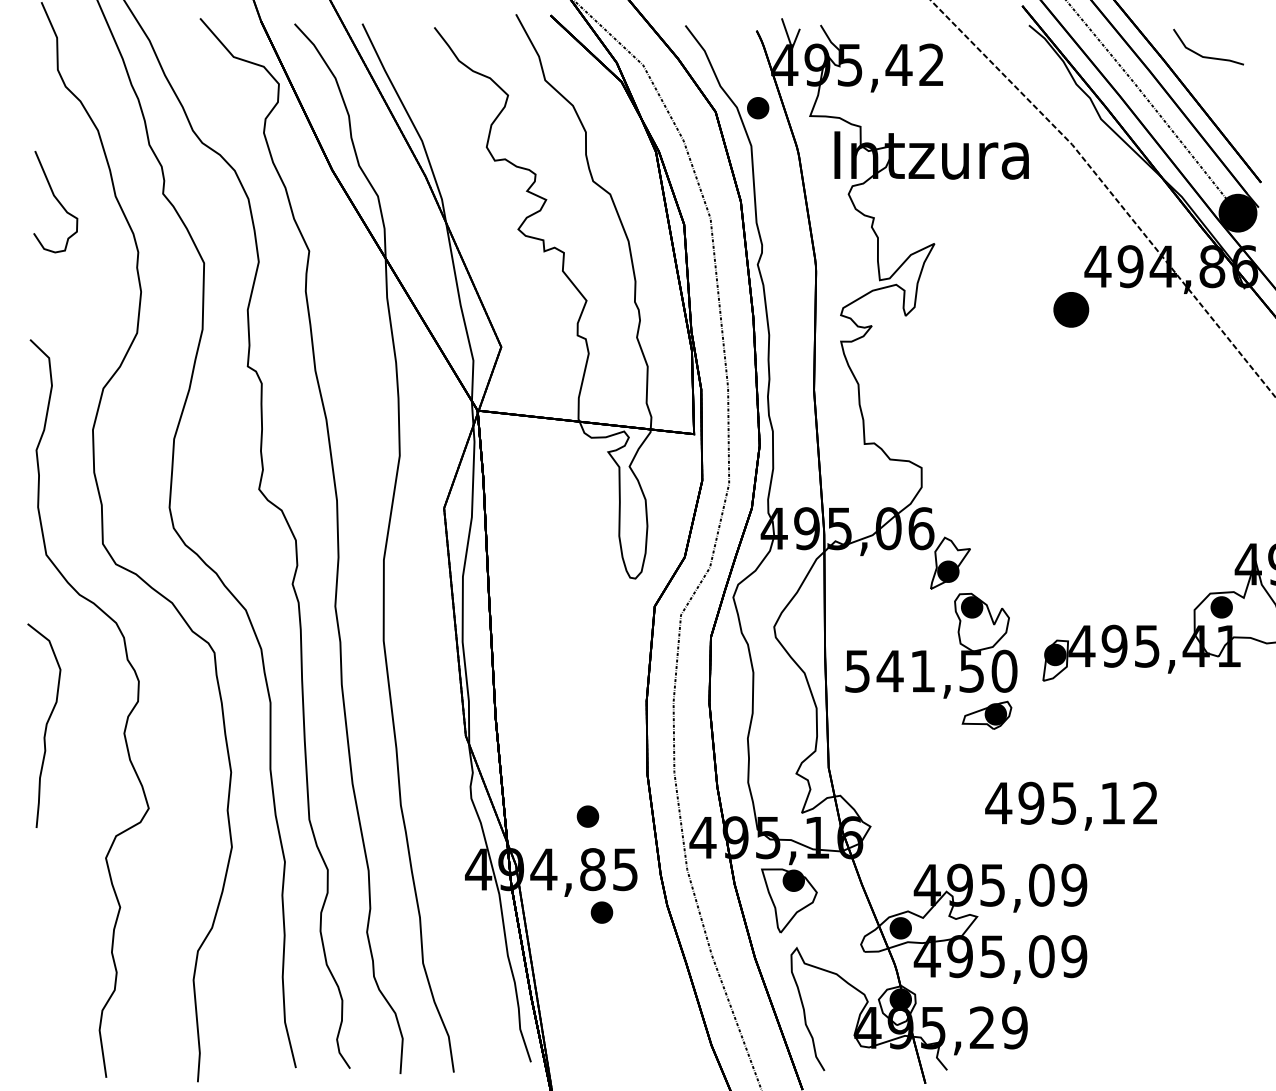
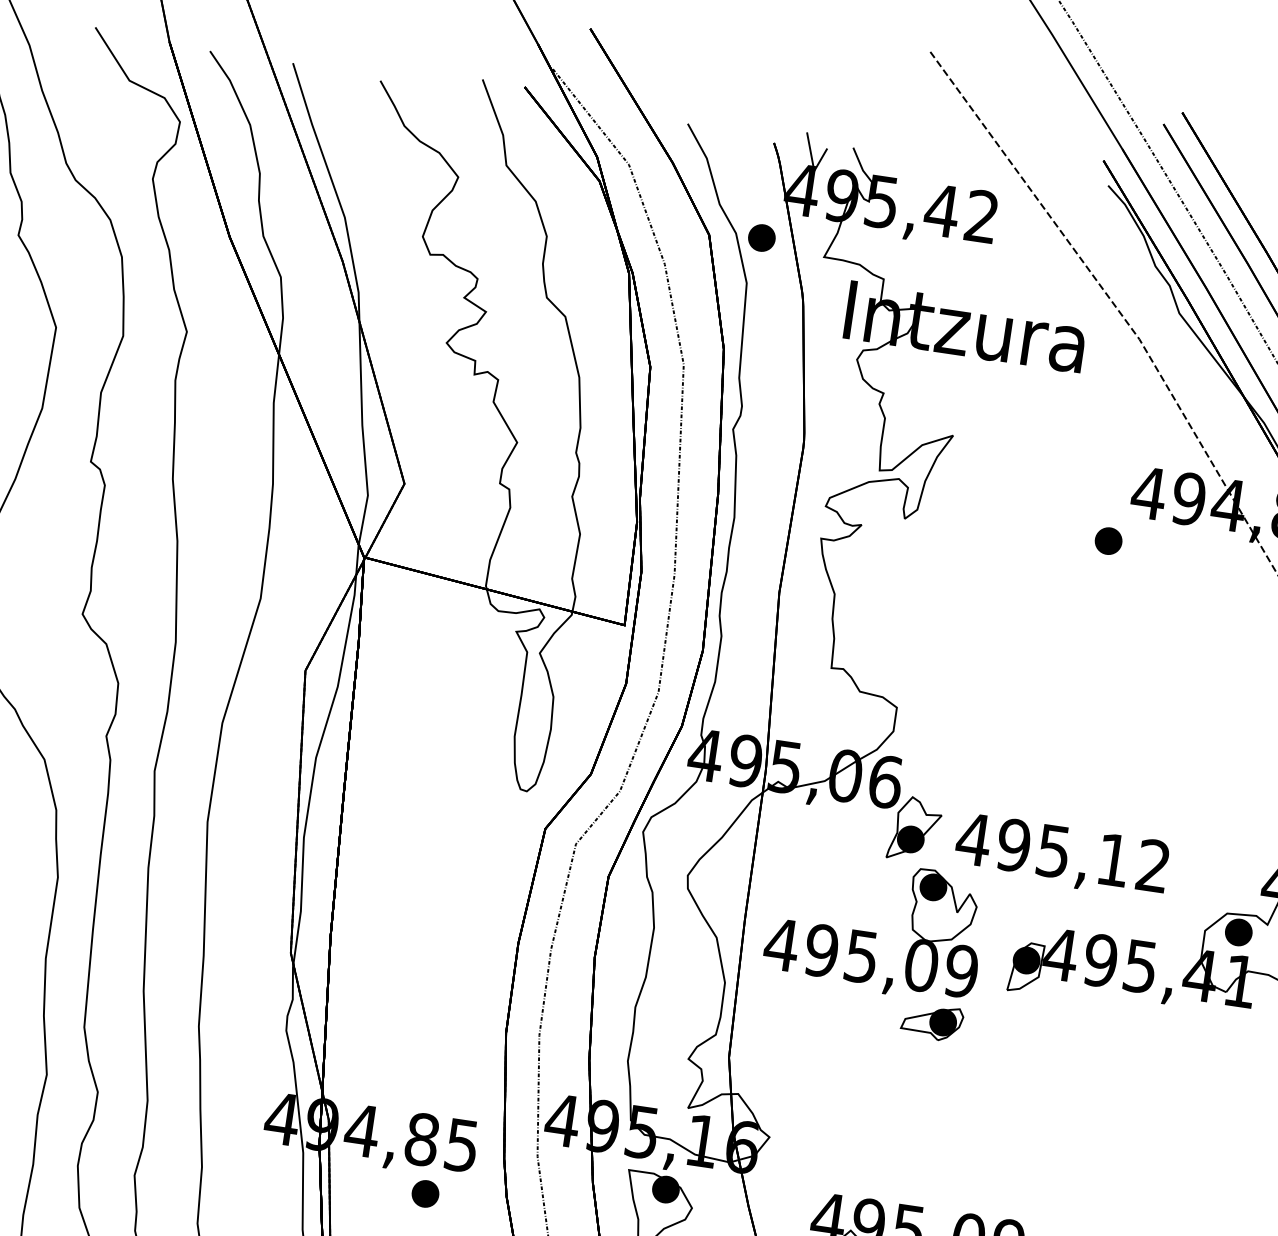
part: (1071, 309) -> (1108, 540), size x0.62
text: (930, 670) -> (871, 957), 541,50 -> 495,09
text: (1070, 805) -> (1061, 855), moved
part: (587, 816) -> (425, 1073), removed

